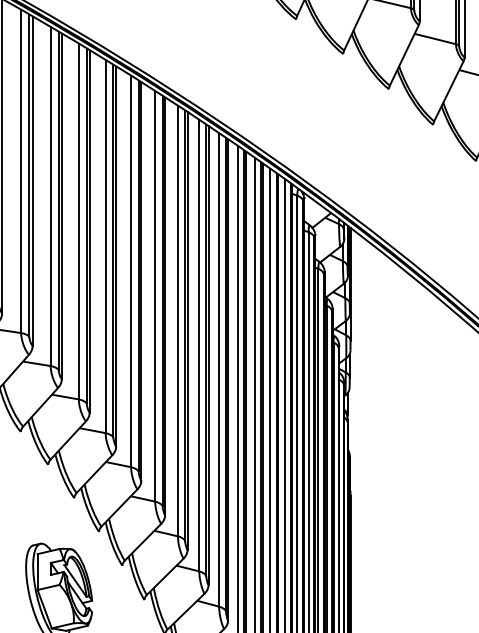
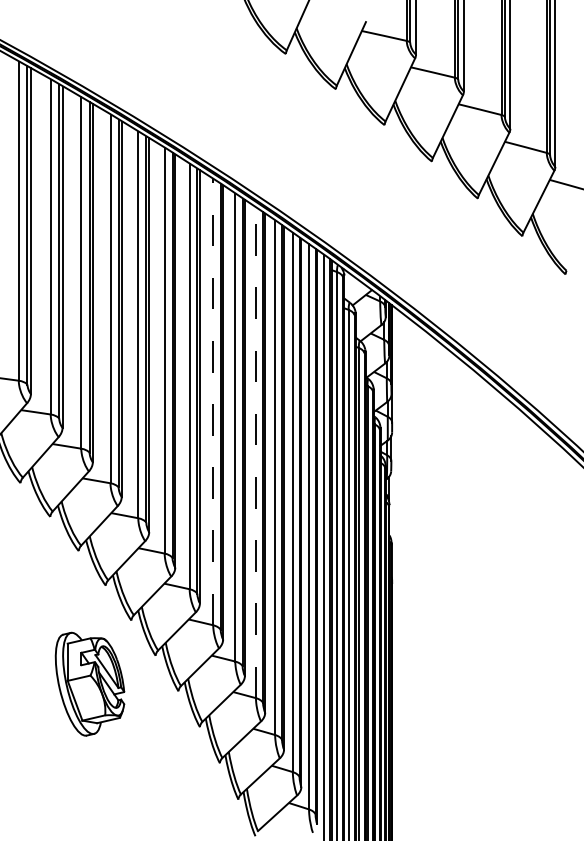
line: (178, 320) -> (213, 401), solid -> dashed
line: (218, 369) -> (255, 452), solid -> dashed

